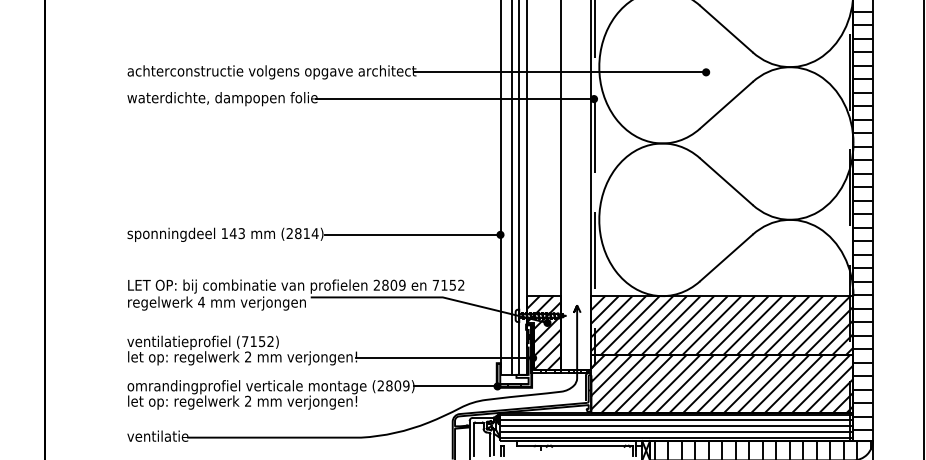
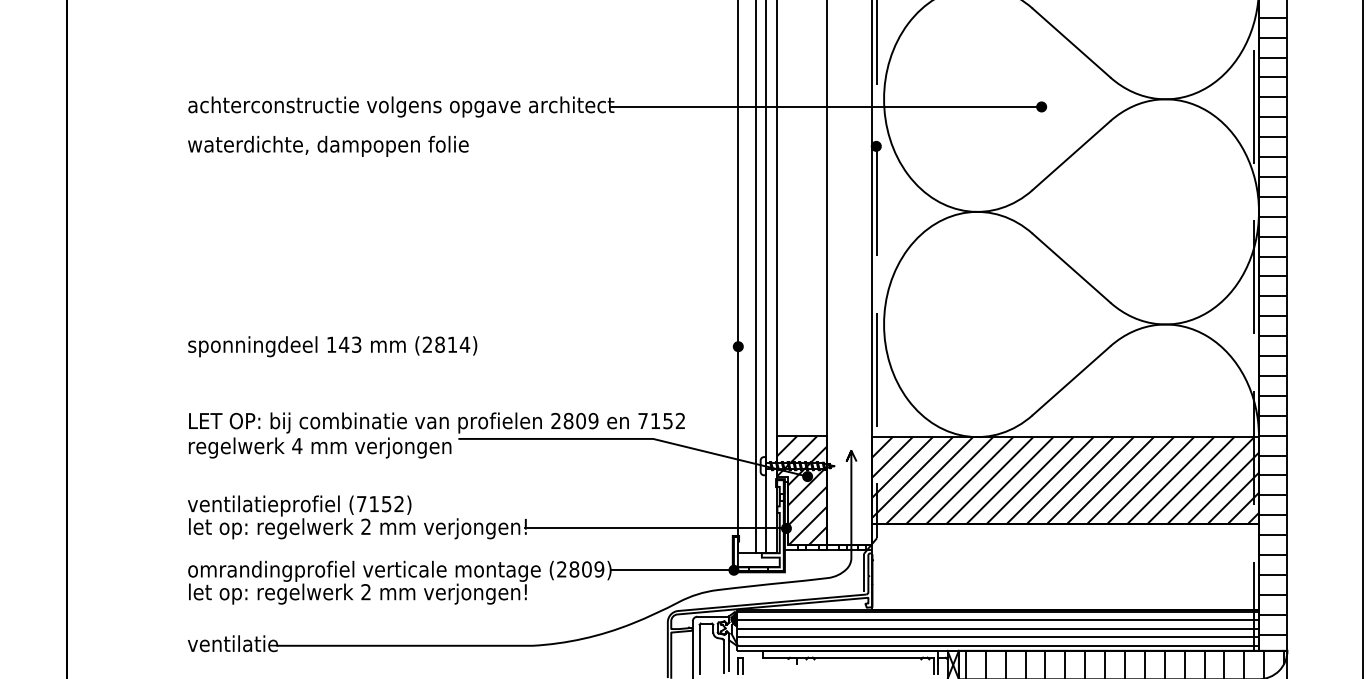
line: (455, 99) -> (671, 146), removed
line: (412, 234) -> (608, 346), removed
hatch: (722, 383) -> (1065, 565), removed

